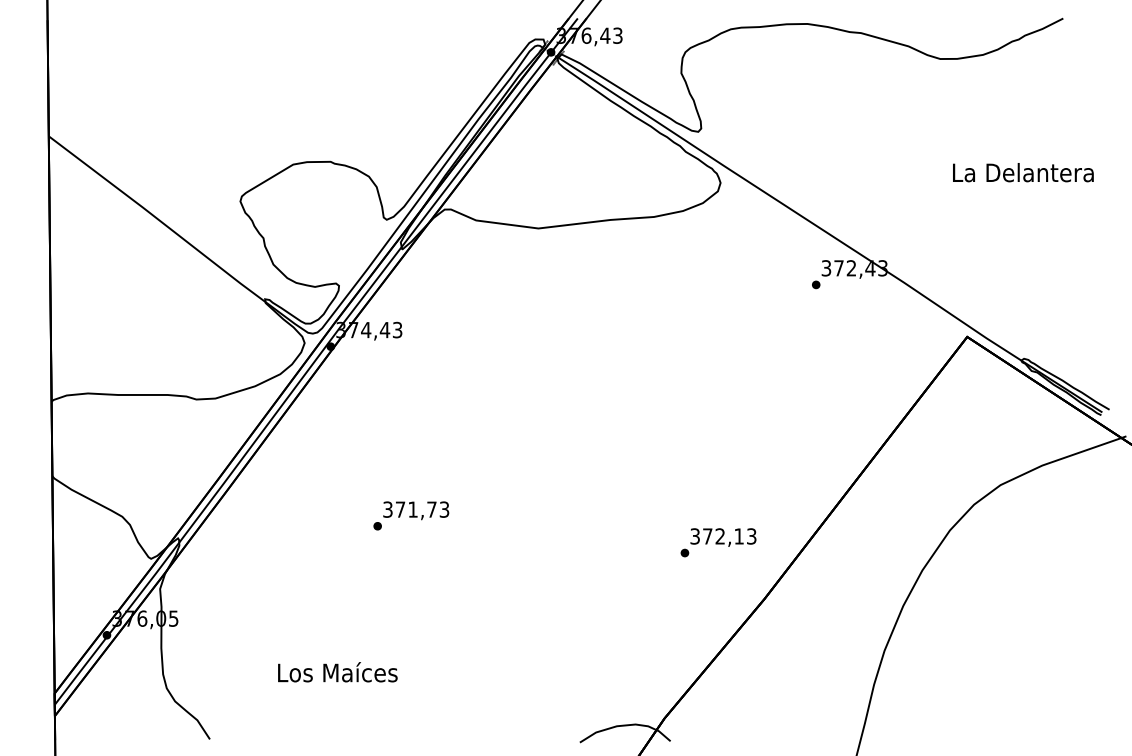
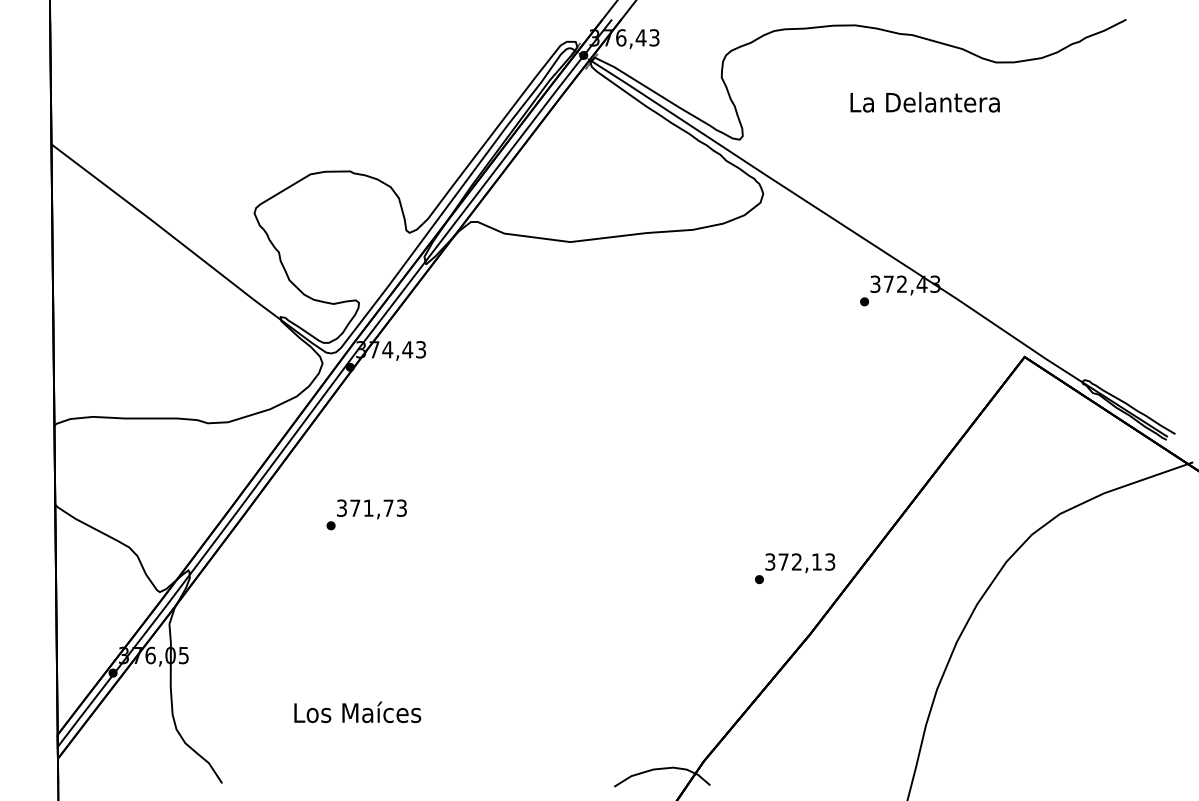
text: (1023, 172) -> (925, 102), moved
text: (411, 515) -> (366, 514), moved
text: (718, 542) -> (794, 568), moved

